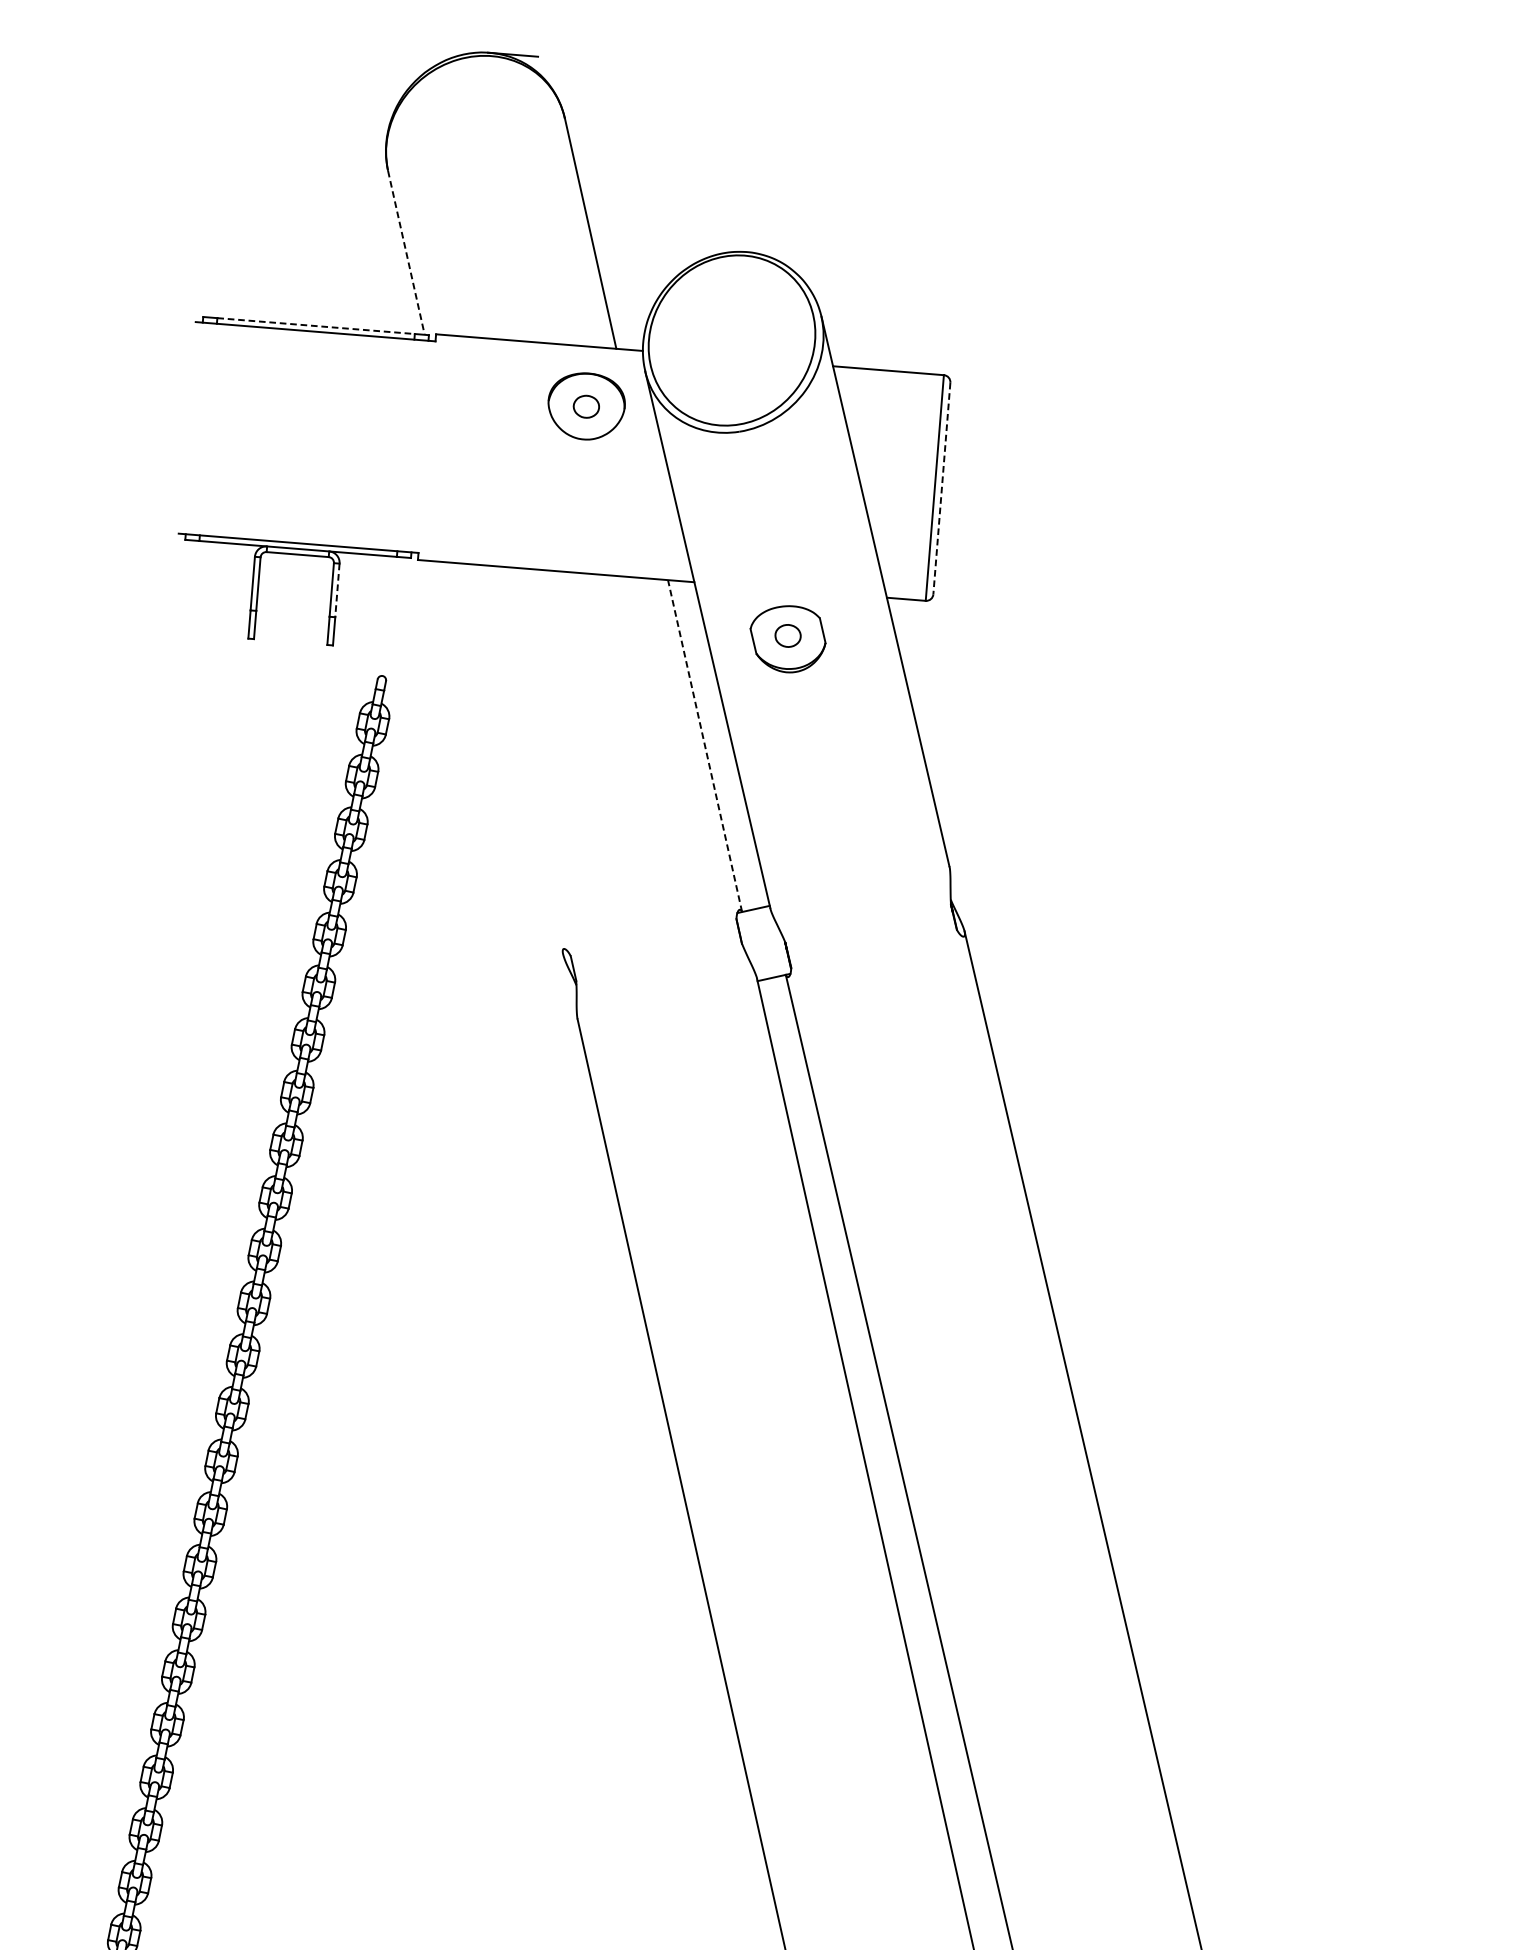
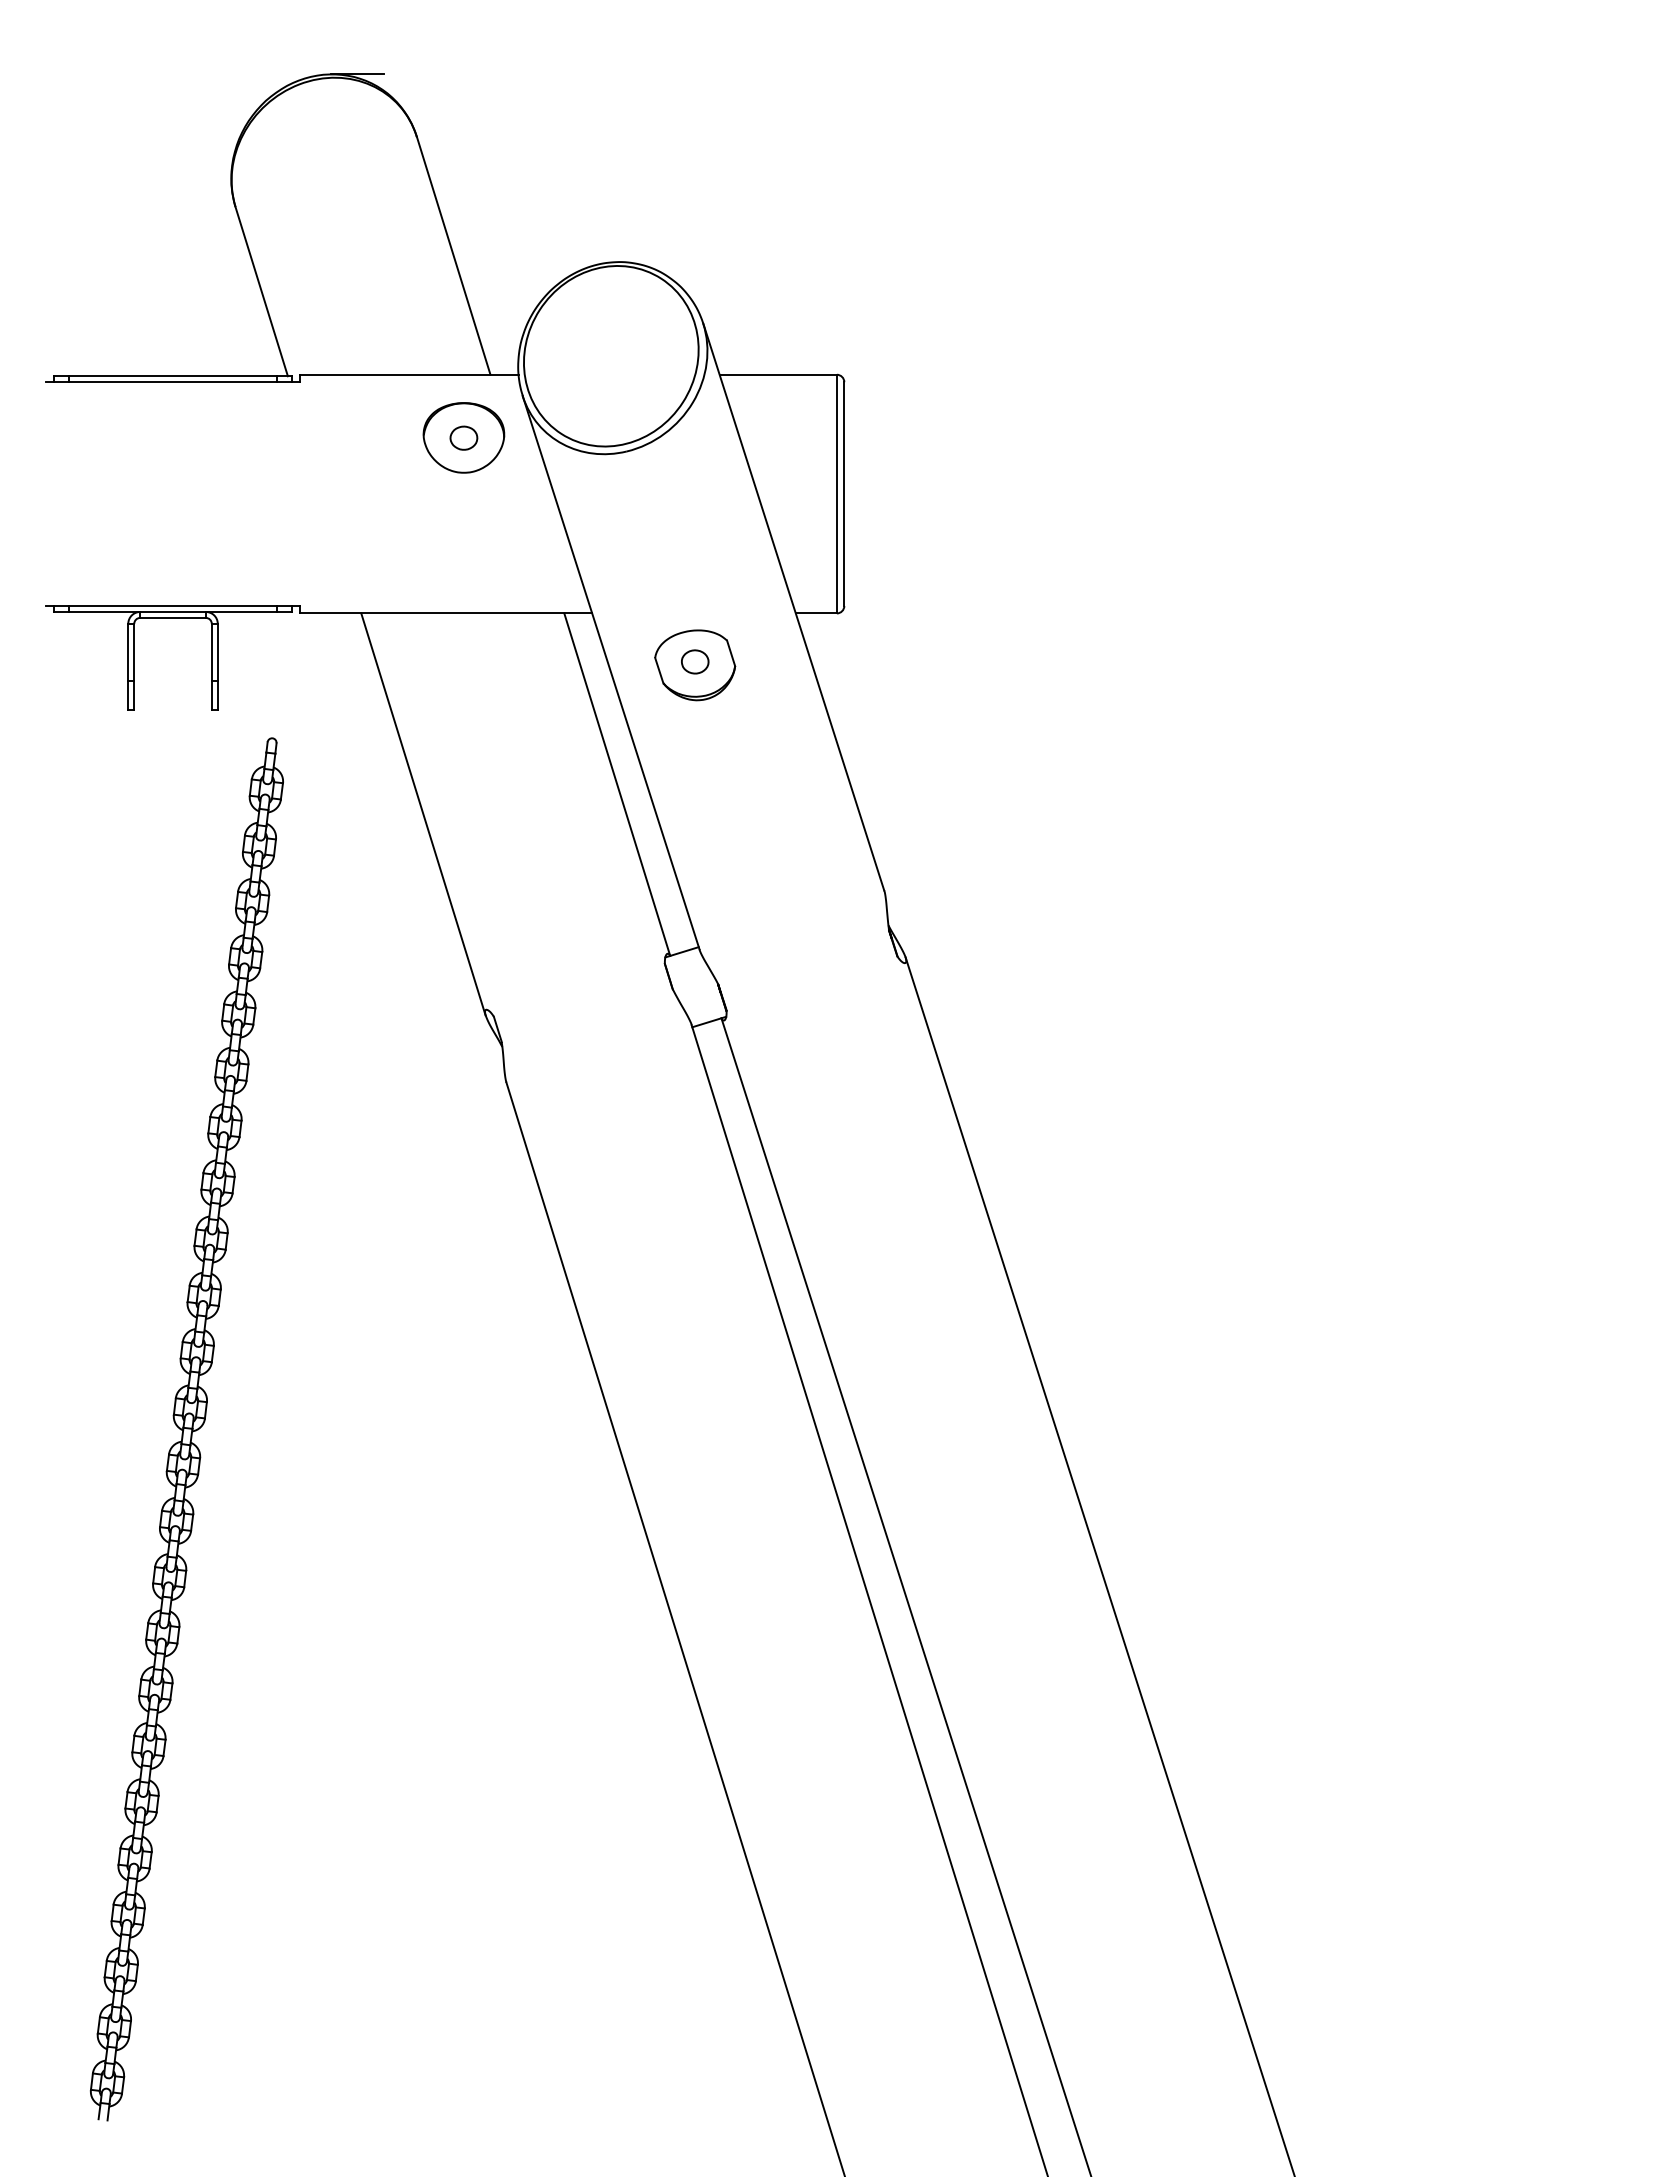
line: (406, 252) -> (261, 291), dashed -> solid
line: (316, 326) -> (173, 376), dashed -> solid
line: (942, 488) -> (844, 494), dashed -> solid
line: (337, 590) -> (217, 652), dashed -> solid
line: (705, 745) -> (617, 784), dashed -> solid
line: (519, 759) -> (423, 814), added

